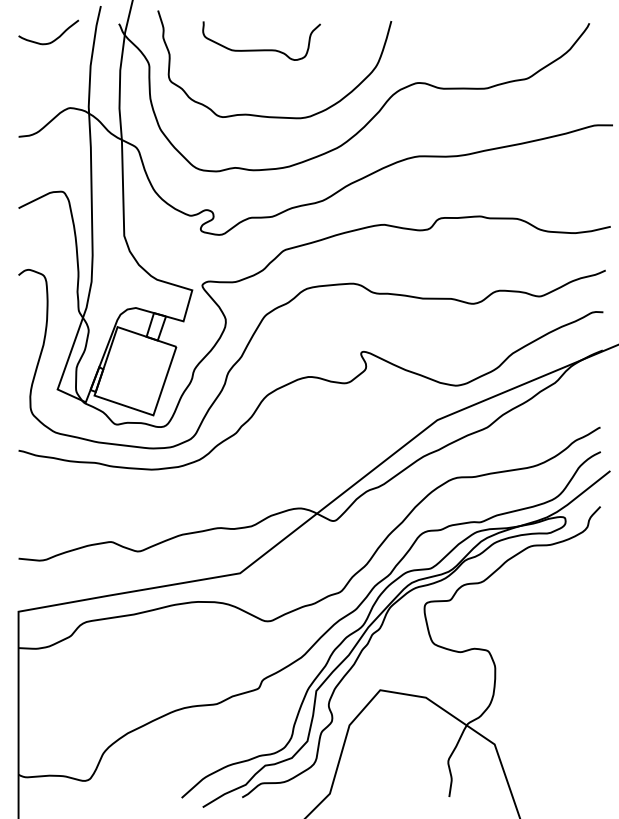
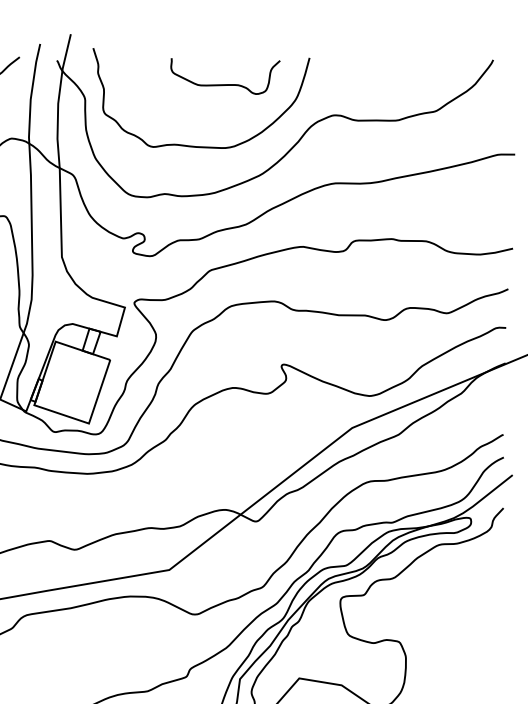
curve: (261, 49) -> (225, 84), moved

